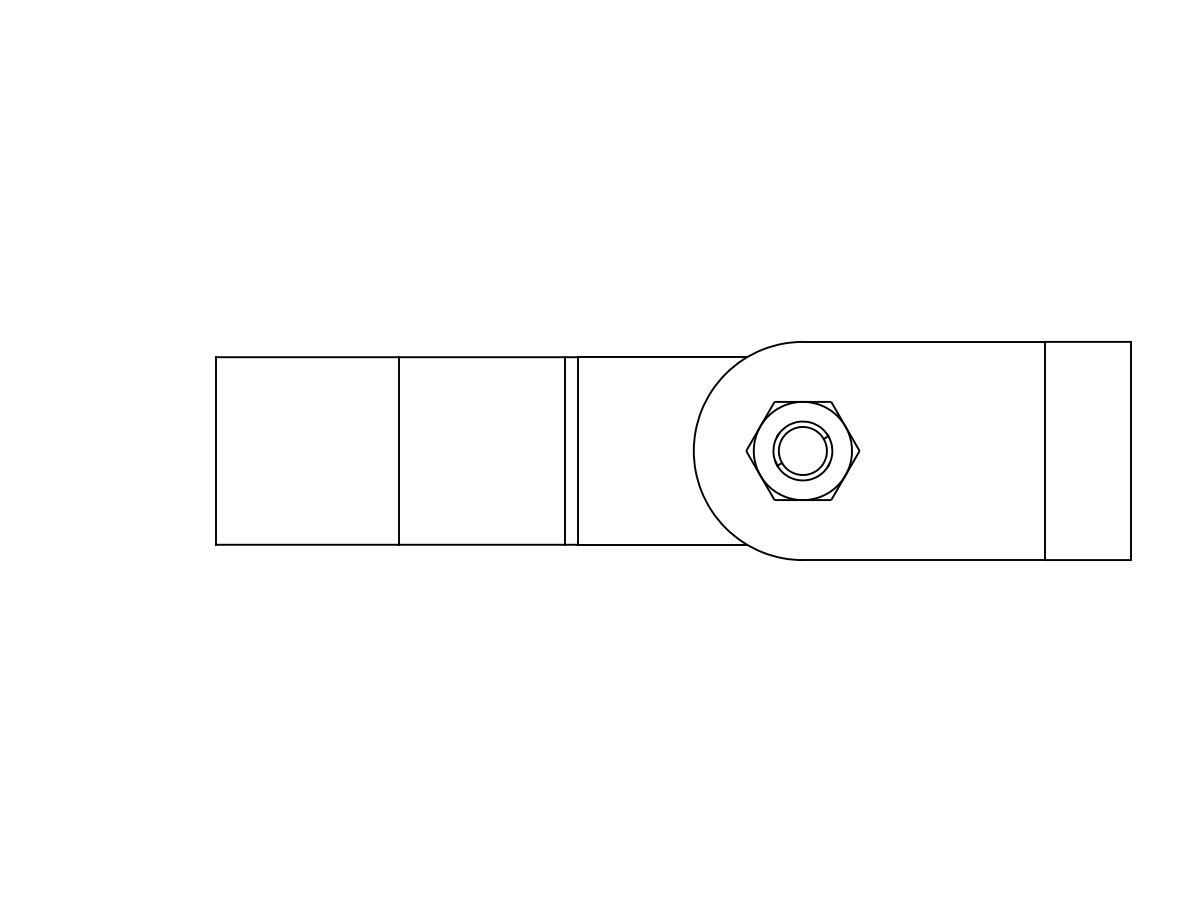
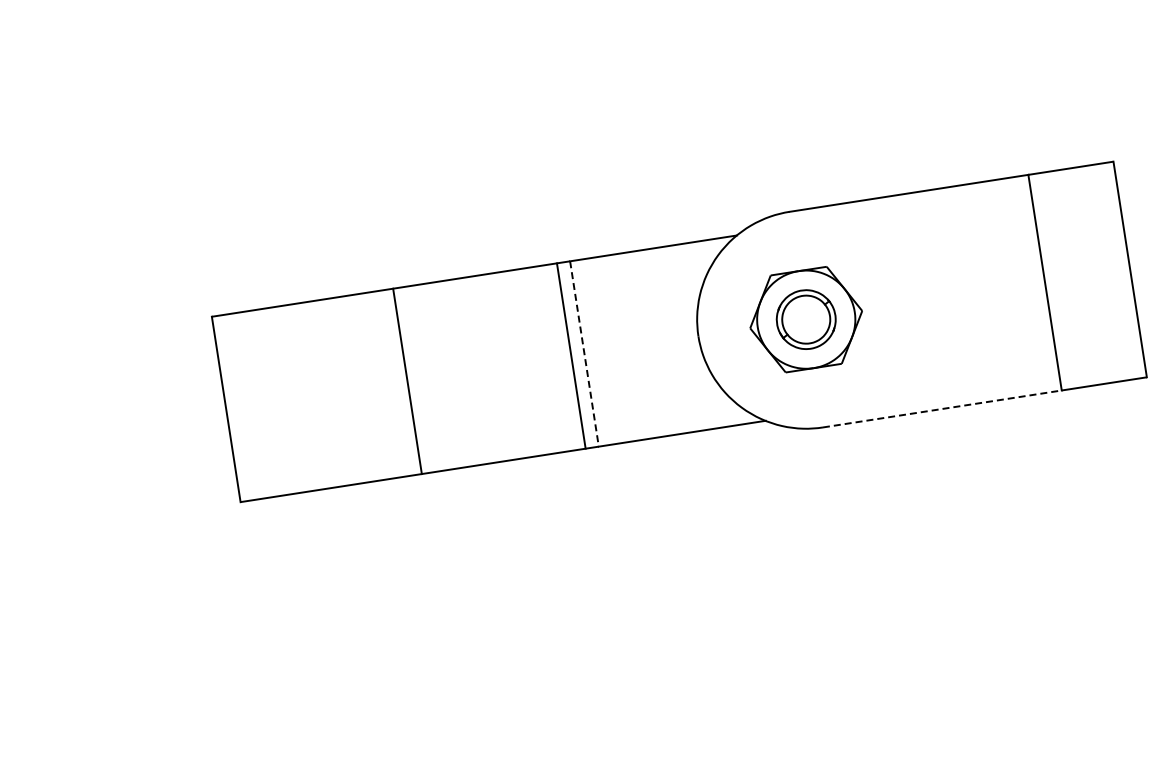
line: (578, 450) -> (584, 353), solid -> dashed
line: (923, 560) -> (942, 409), solid -> dashed

